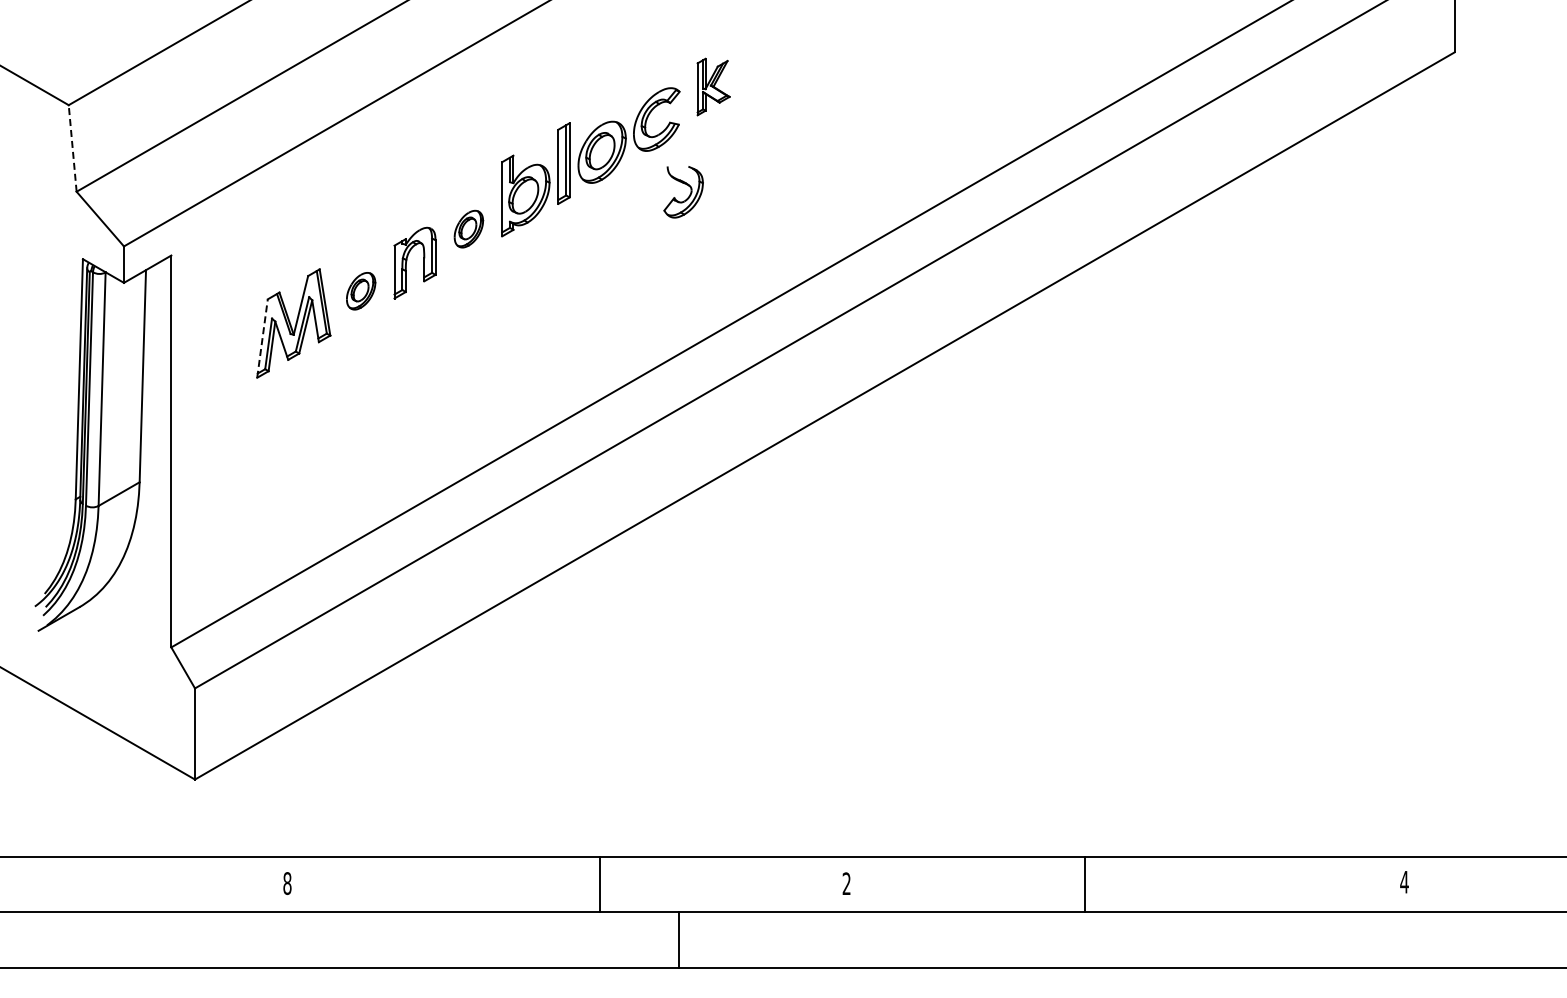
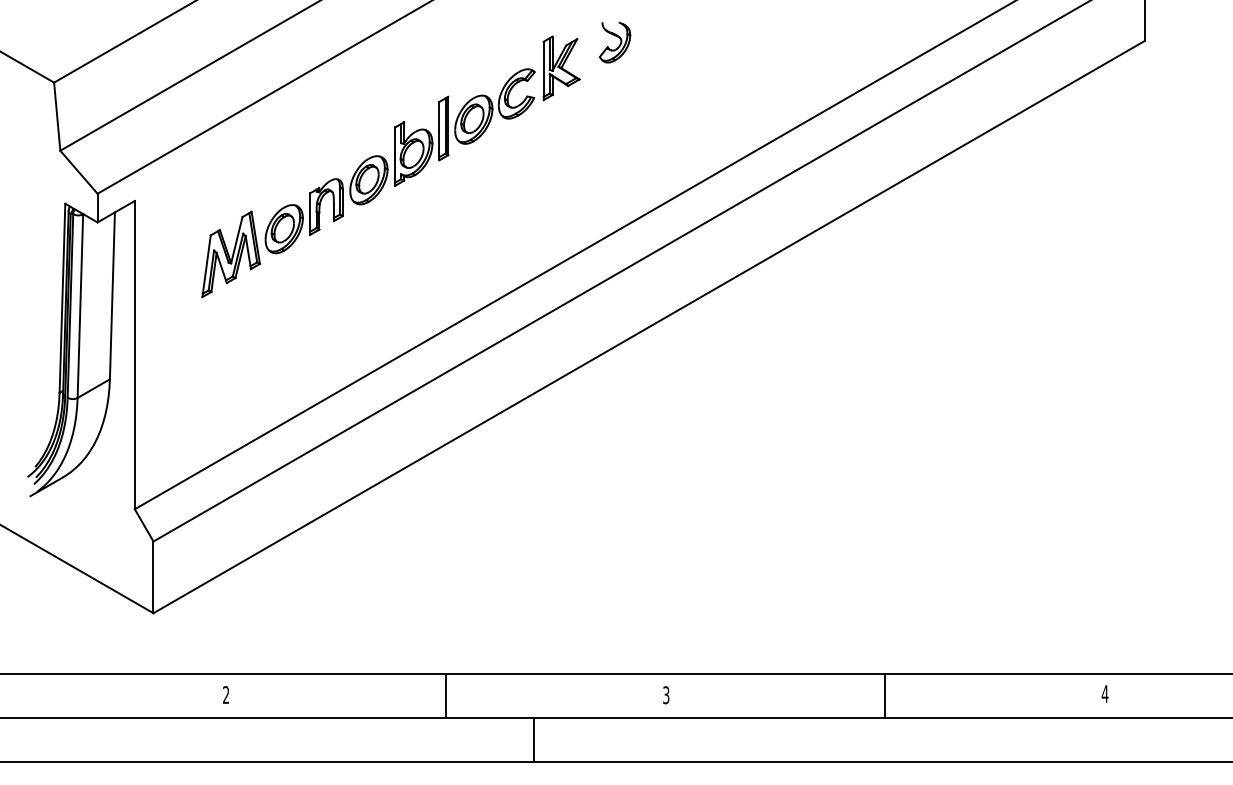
part: (713, 86) -> (561, 67), size x1.43
line: (72, 147) -> (57, 115), dashed -> solid
part: (689, 194) -> (619, 44), moved
part: (468, 228) -> (368, 179), size x1.67
part: (360, 290) -> (283, 228), size x1.67
line: (262, 338) -> (206, 266), dashed -> solid
text: (287, 883) -> (226, 695), 8 -> 2
text: (846, 883) -> (666, 695), 2 -> 3
line: (600, 884) -> (446, 695), moved
line: (1085, 884) -> (885, 695), moved

